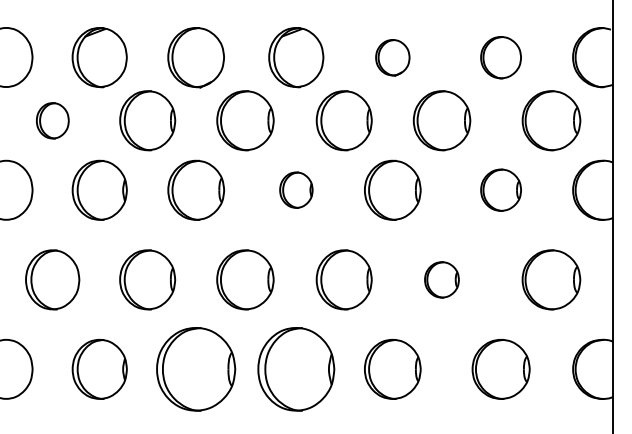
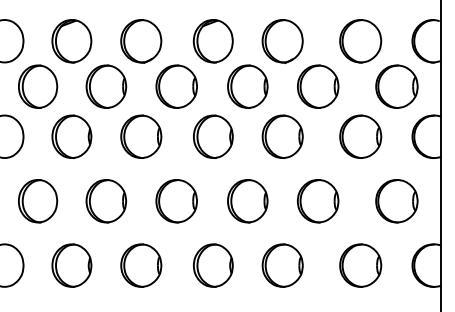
part: (392, 57) -> (282, 41), size x1.67
part: (500, 57) -> (360, 41), size x1.43
part: (52, 120) -> (37, 86), size x1.67
part: (296, 189) -> (213, 136), size x1.67
part: (500, 189) -> (360, 136), size x1.43
part: (441, 279) -> (317, 200), size x1.67
part: (196, 369) -> (141, 265), size x0.71
part: (296, 369) -> (213, 265), size x0.71

